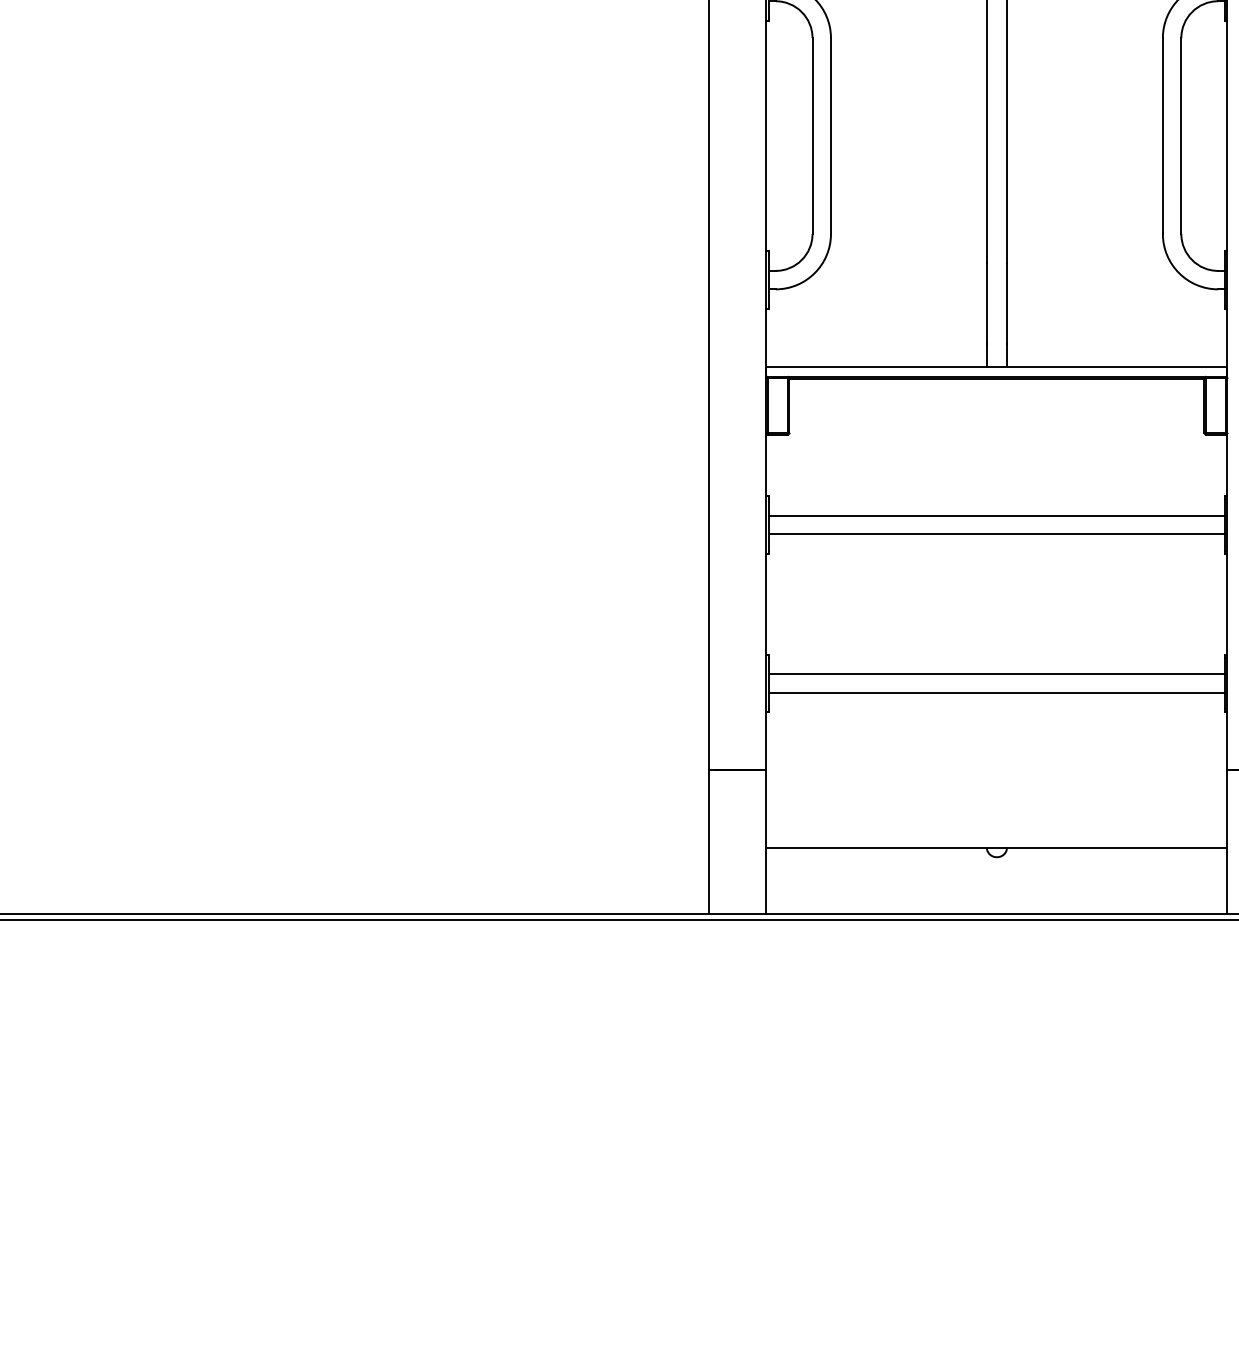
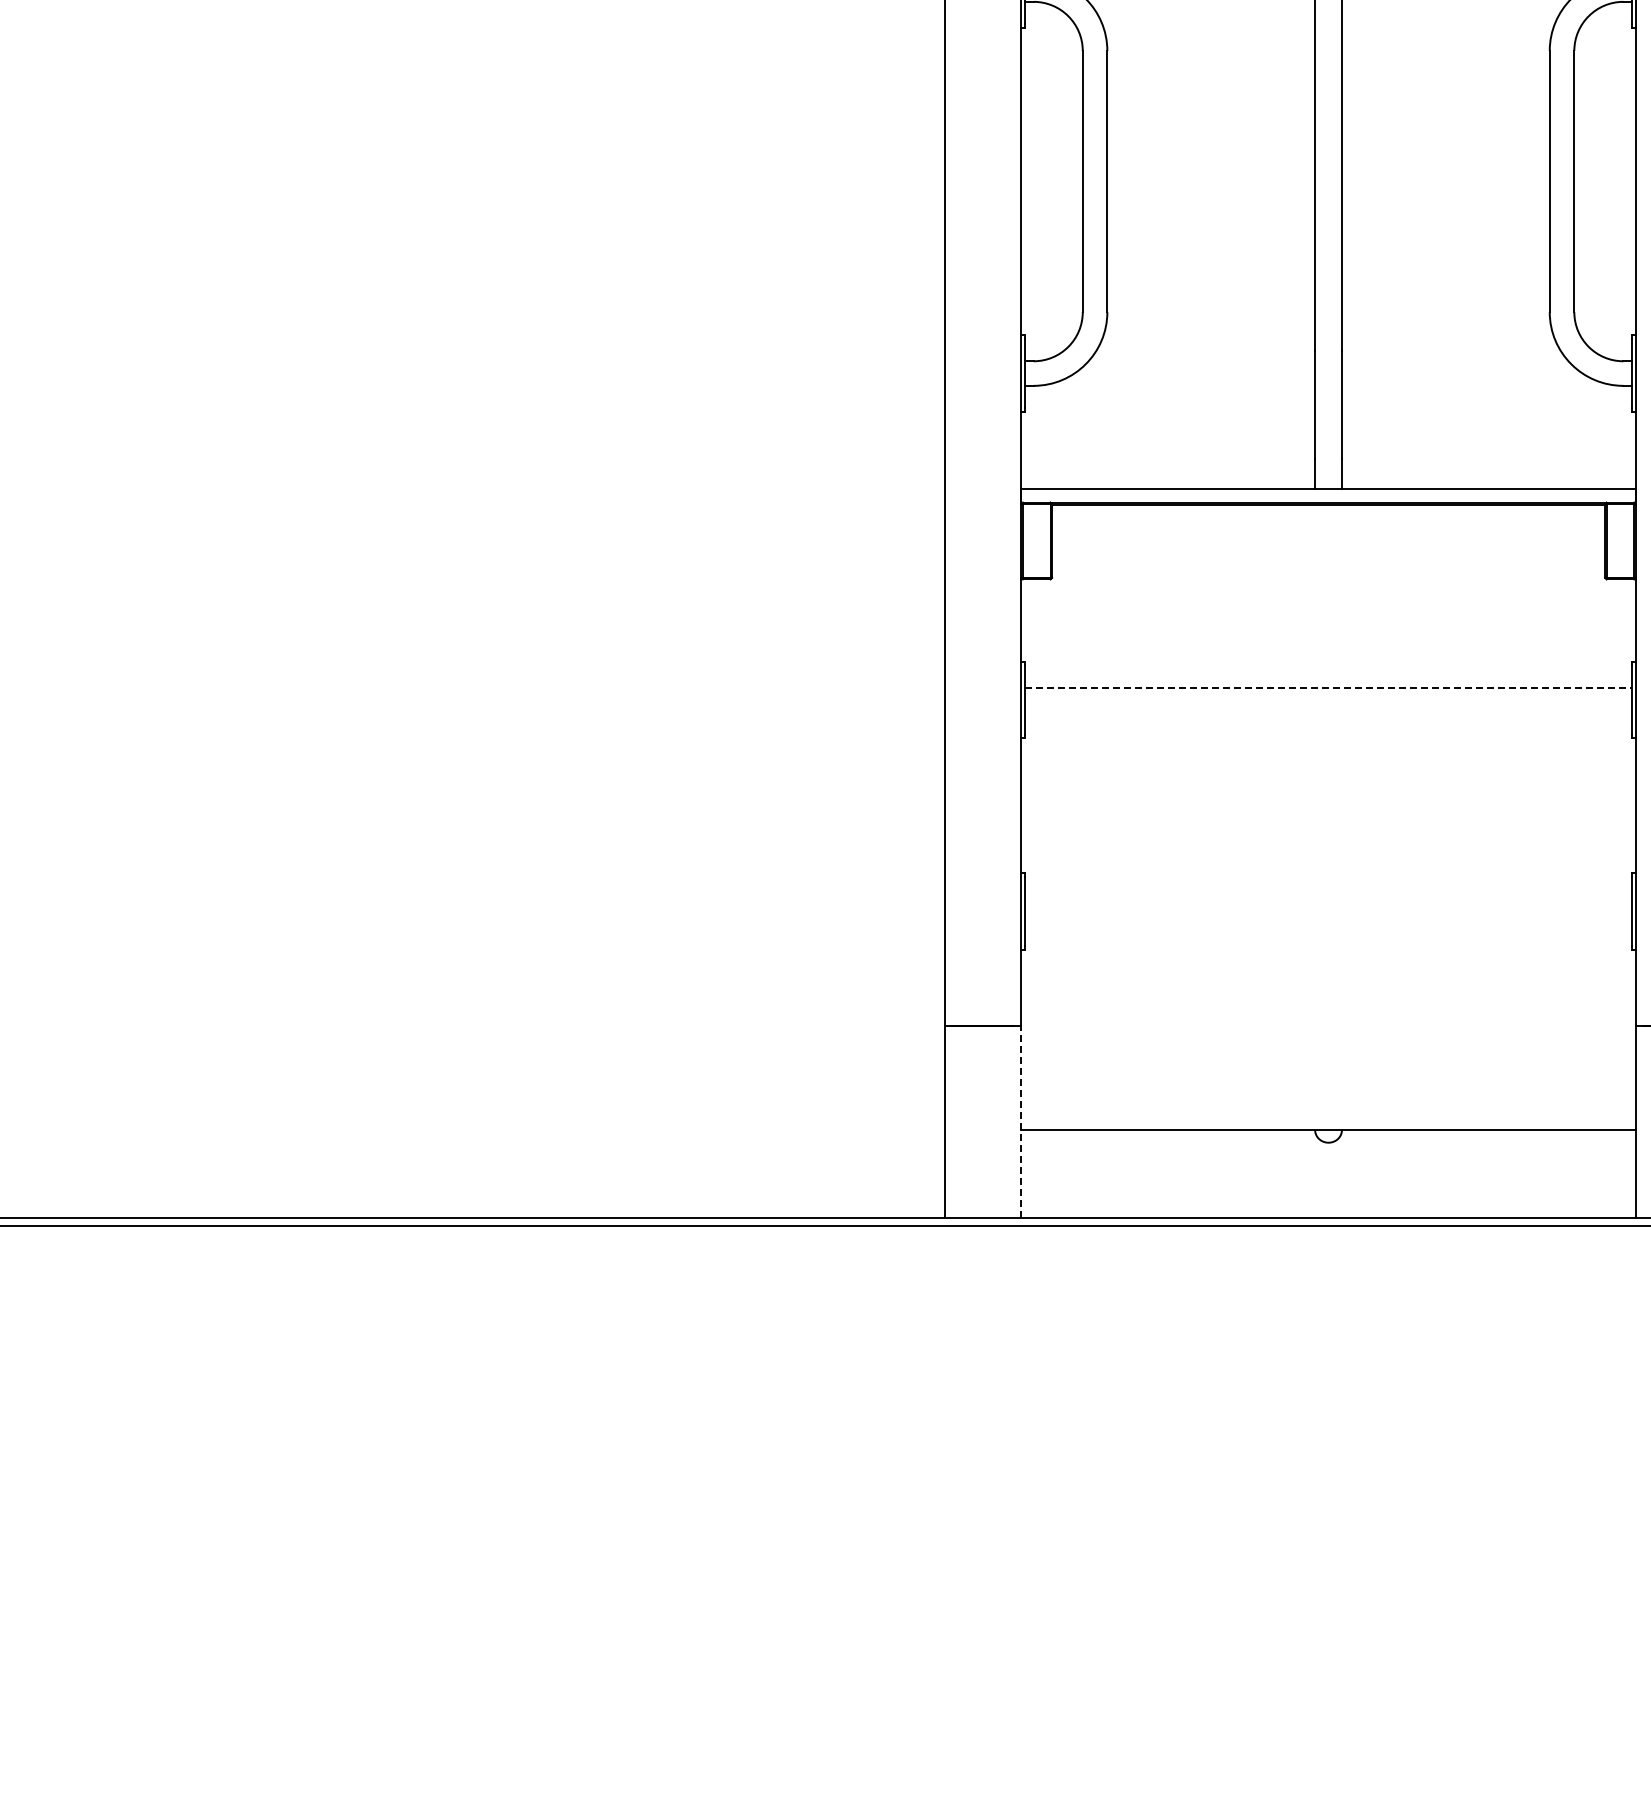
line: (997, 515) -> (1329, 687), solid -> dashed
line: (996, 534) -> (1328, 712), removed
line: (996, 673) -> (1328, 898), removed
line: (996, 692) -> (1328, 923), removed
line: (766, 841) -> (1021, 1121), solid -> dashed

